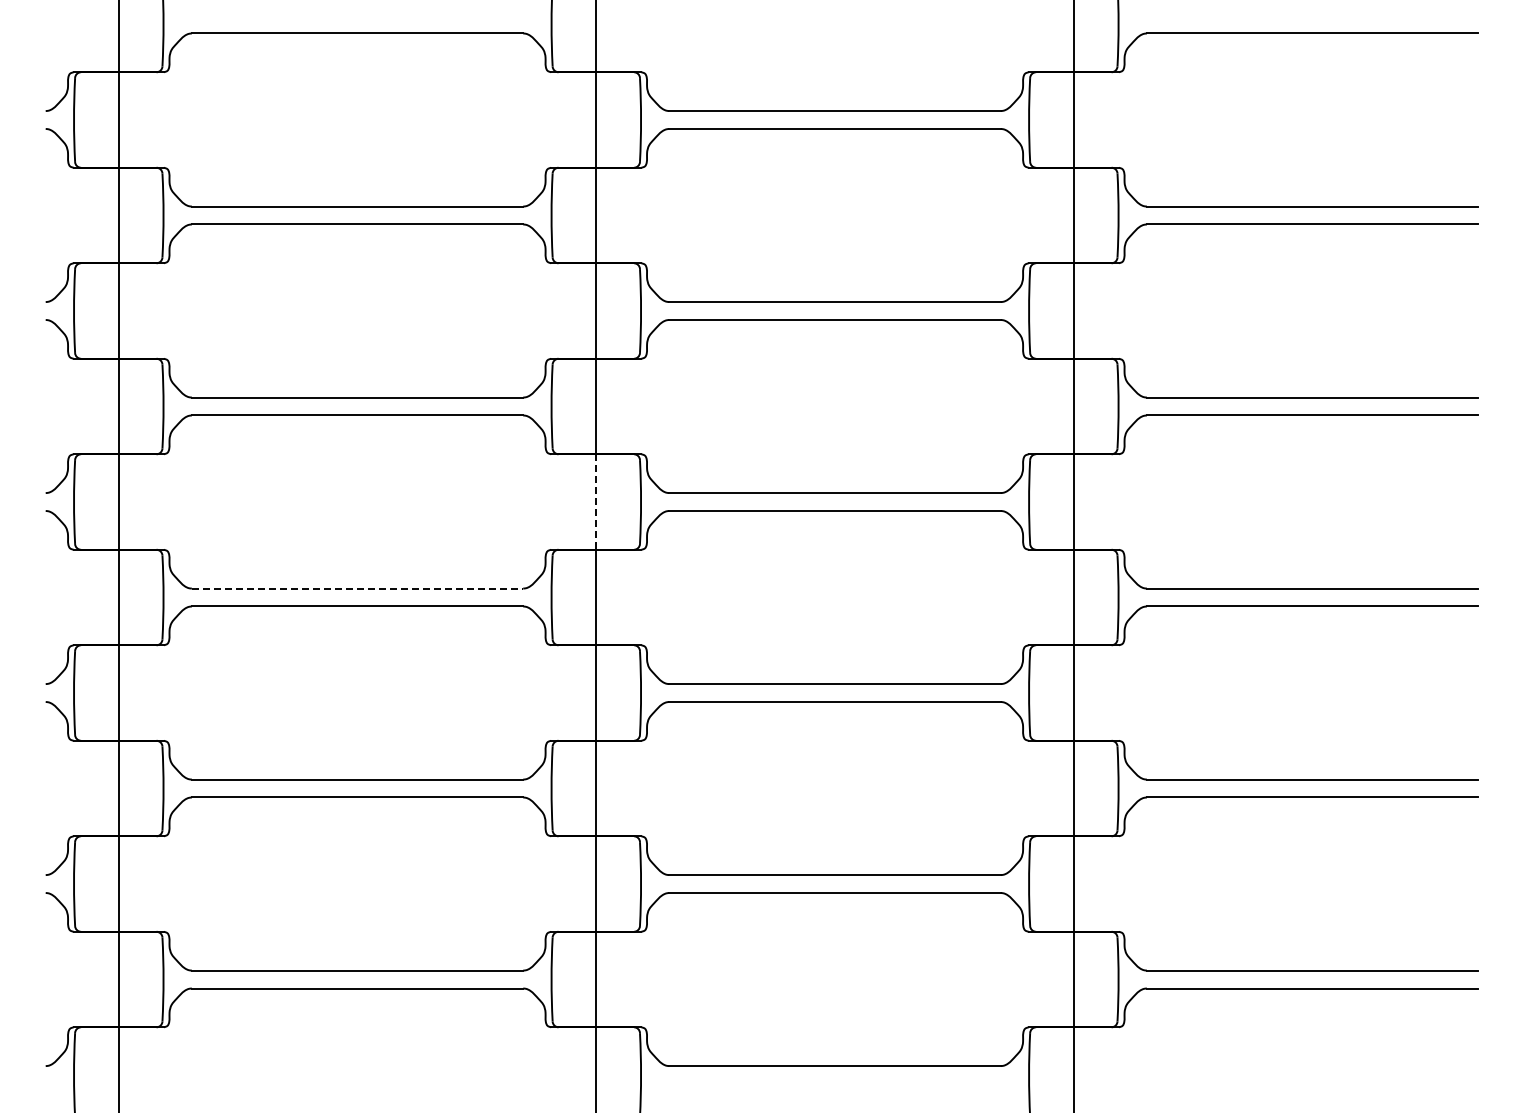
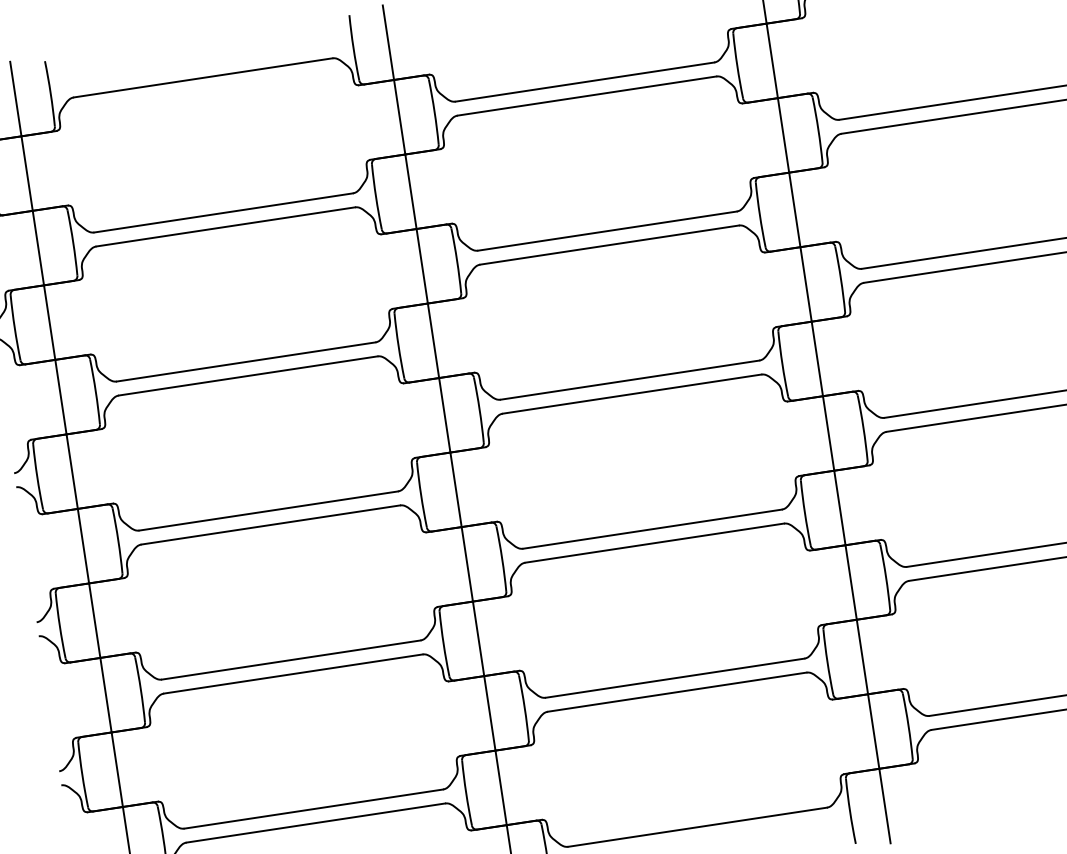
line: (596, 502) -> (444, 415), dashed -> solid
line: (357, 588) -> (268, 510), dashed -> solid

